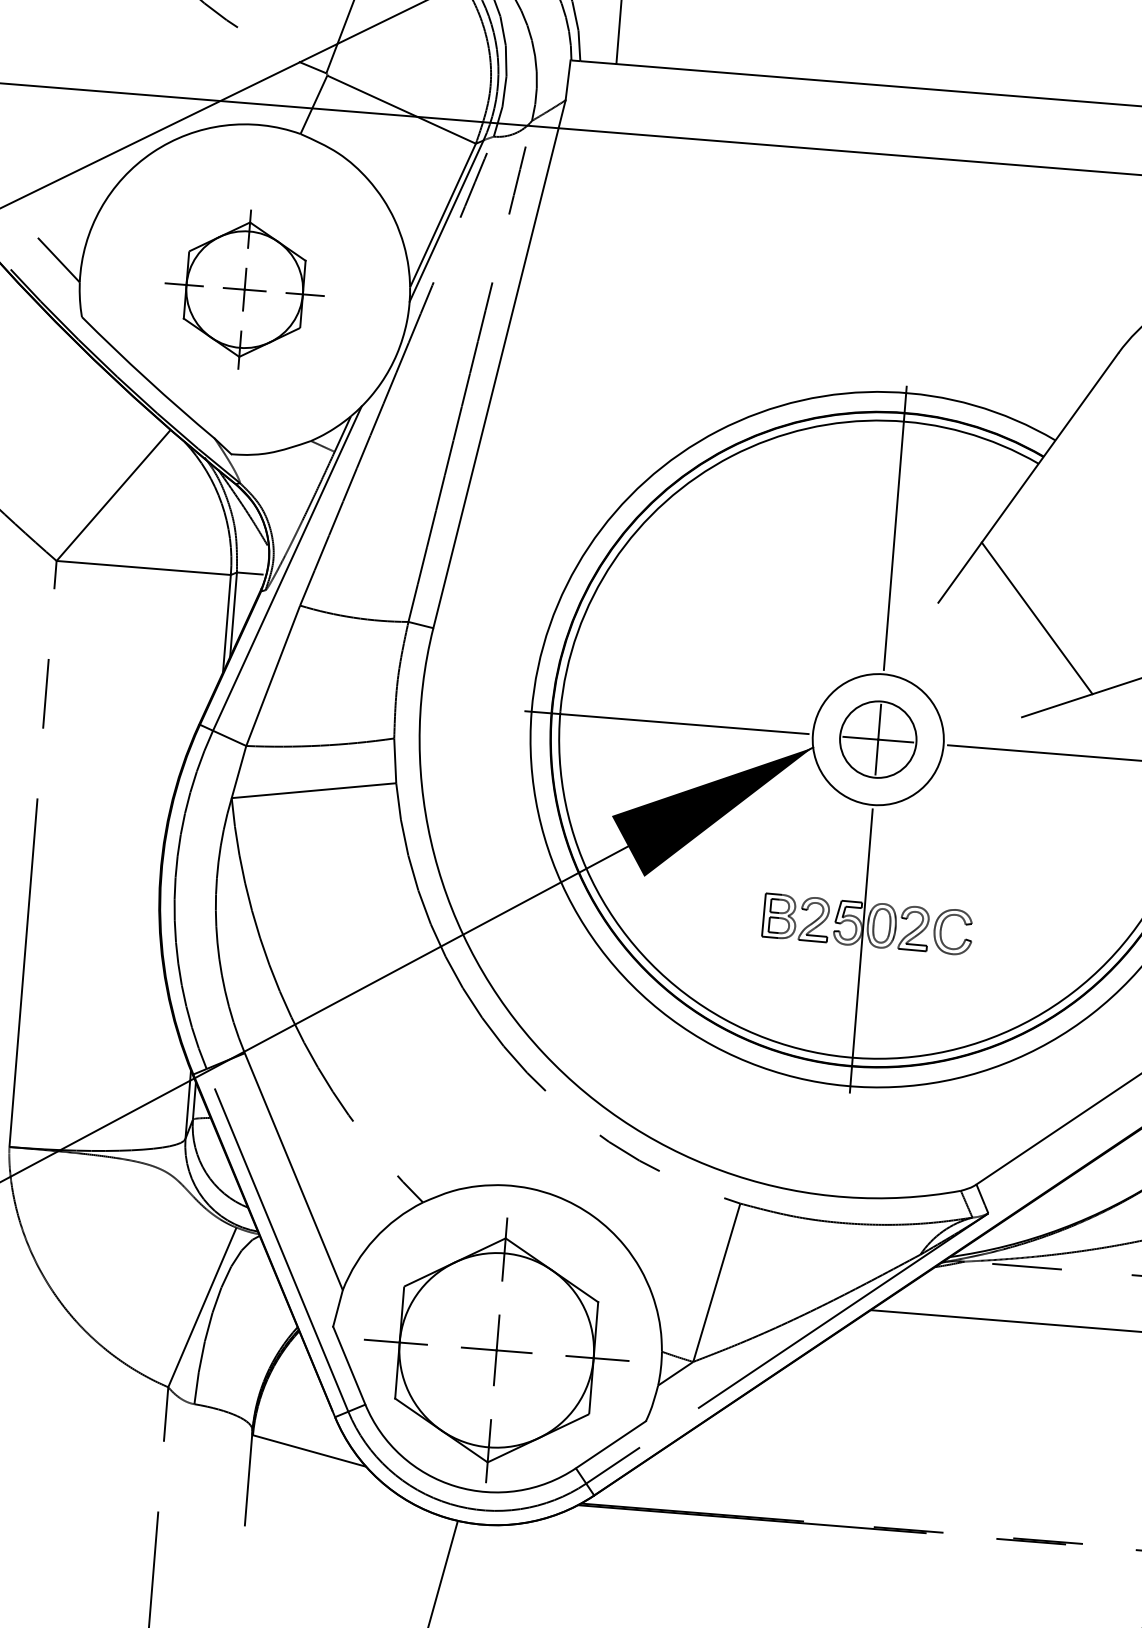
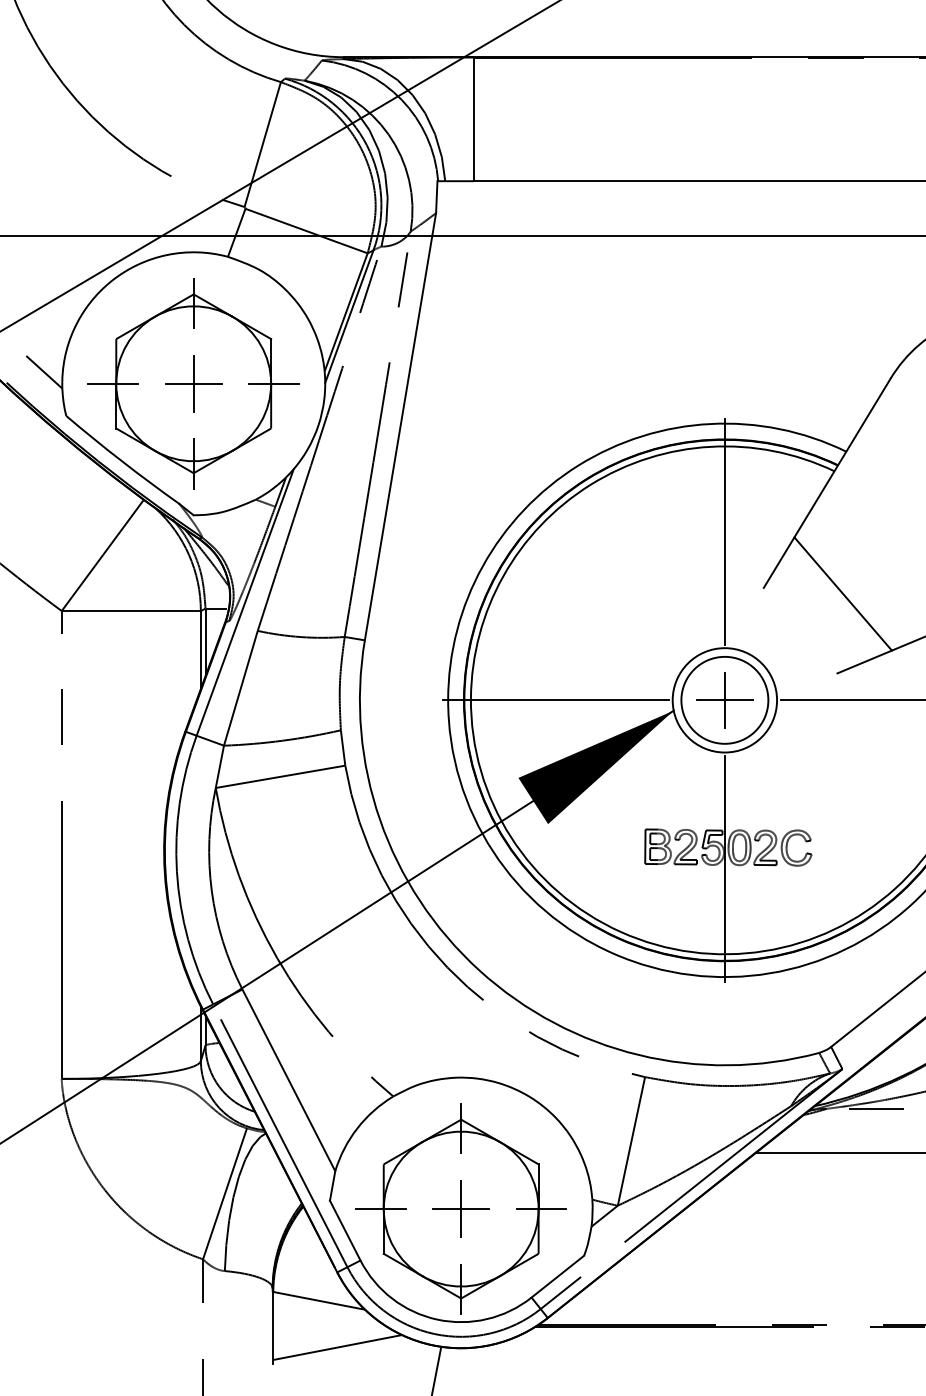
part: (244, 289) -> (193, 383), size x1.67
circle: (877, 738) -> (724, 699), size x1.43
line: (327, 1511) -> (337, 1347), added

